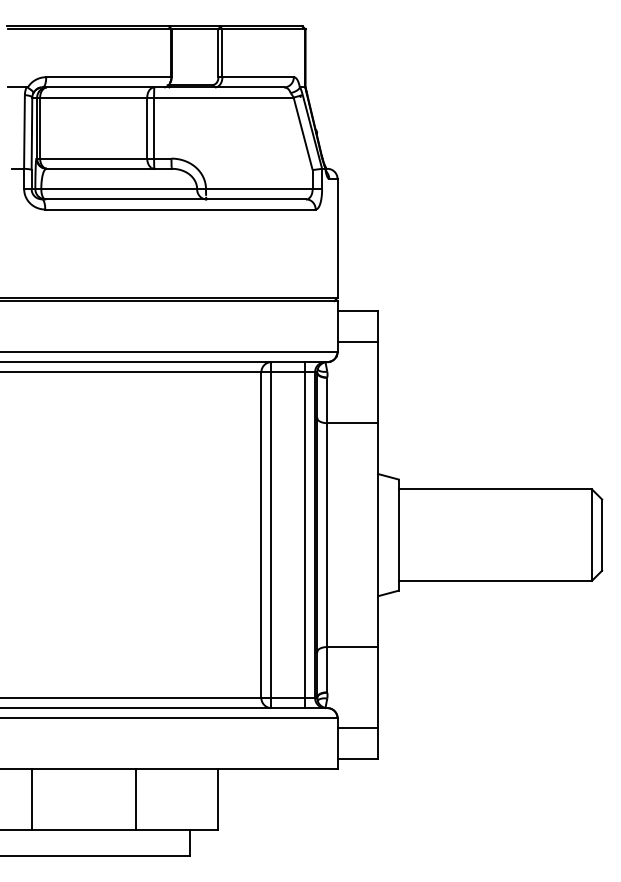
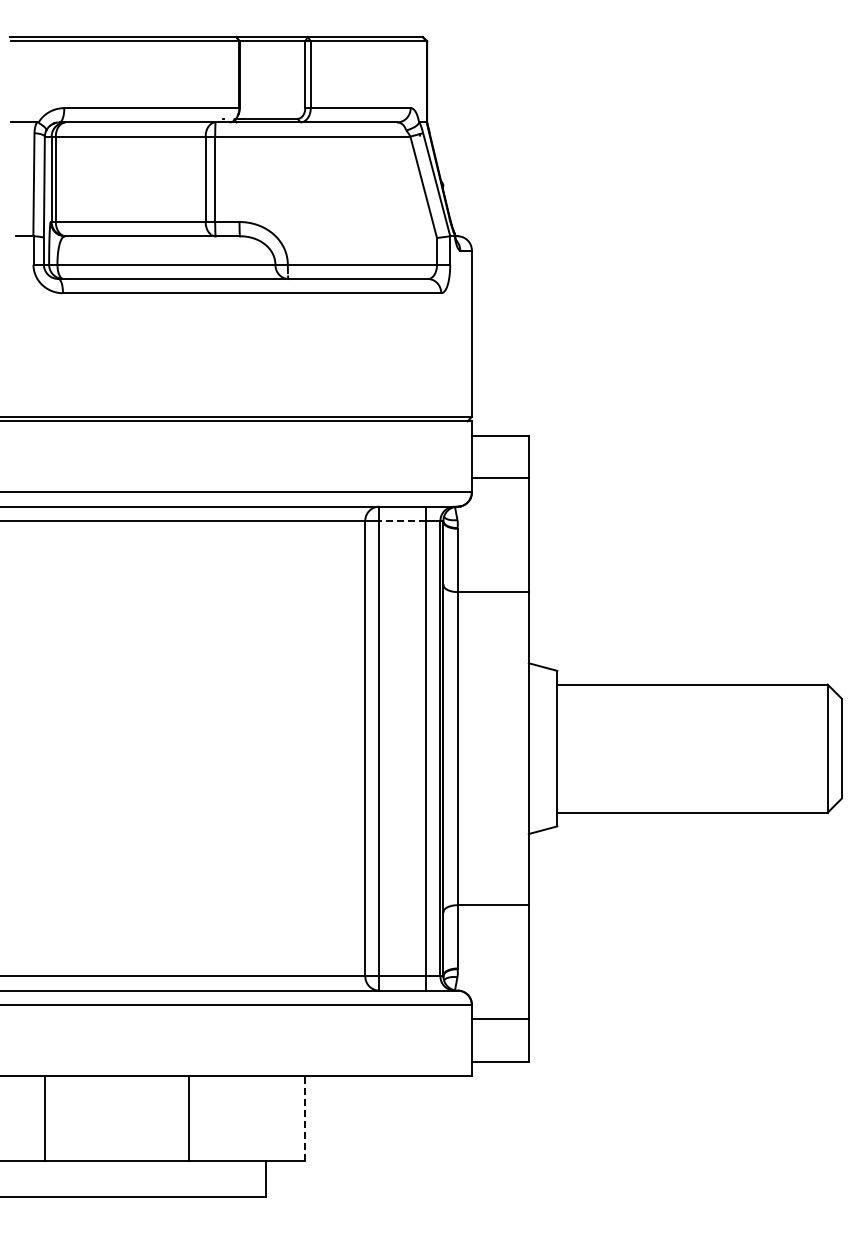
line: (287, 372) -> (402, 520), solid -> dashed
line: (217, 799) -> (304, 1118), solid -> dashed

